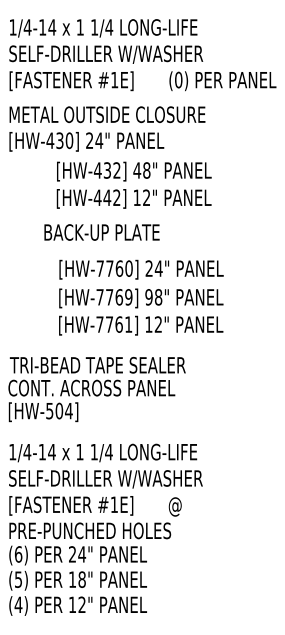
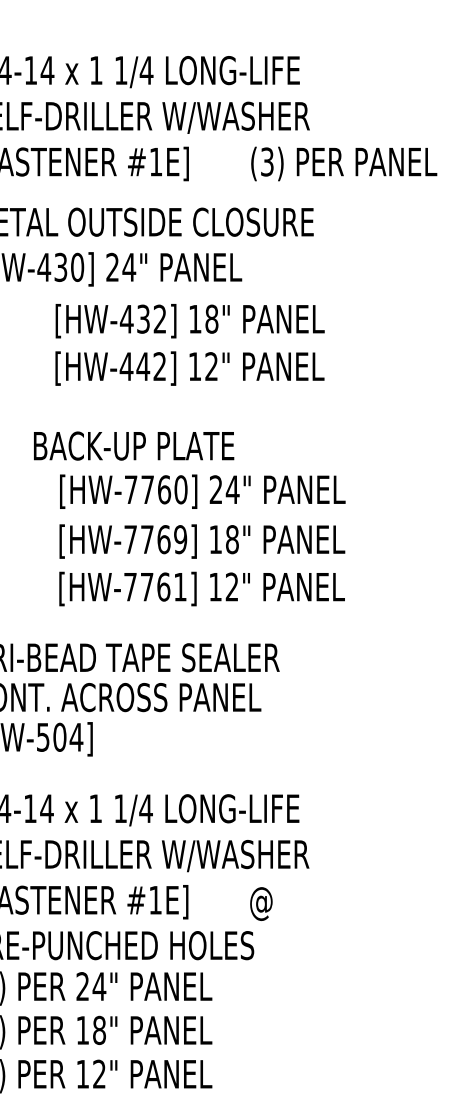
text: (178, 79) -> (266, 160), (0) -> (3)
text: (137, 170) -> (195, 319), 48" -> 18"
text: (101, 232) -> (133, 446), moved
text: (148, 297) -> (214, 539), 98" -> 18"

